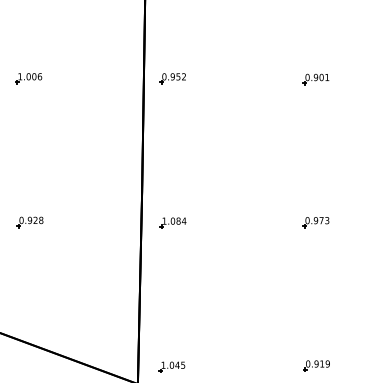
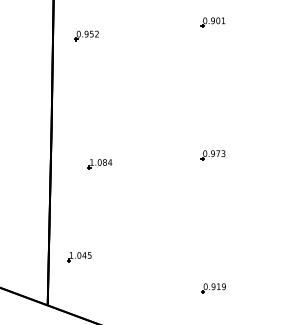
part: (172, 78) -> (86, 35), moved
part: (172, 222) -> (99, 163), moved
part: (171, 366) -> (78, 256), moved

